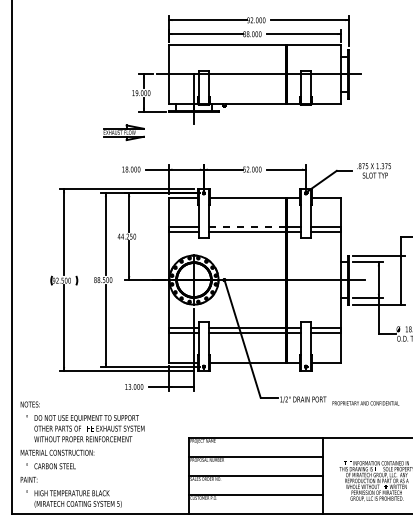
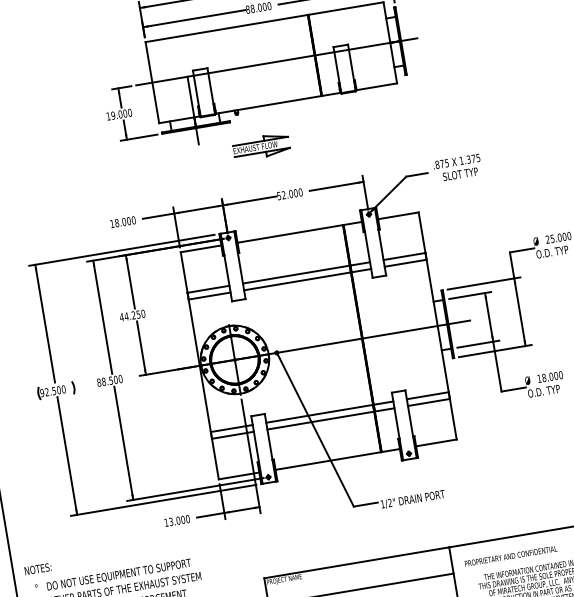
part: (123, 132) -> (260, 146), moved
line: (247, 227) -> (296, 275), dashed -> solid
text: (365, 403) -> (510, 556), moved

